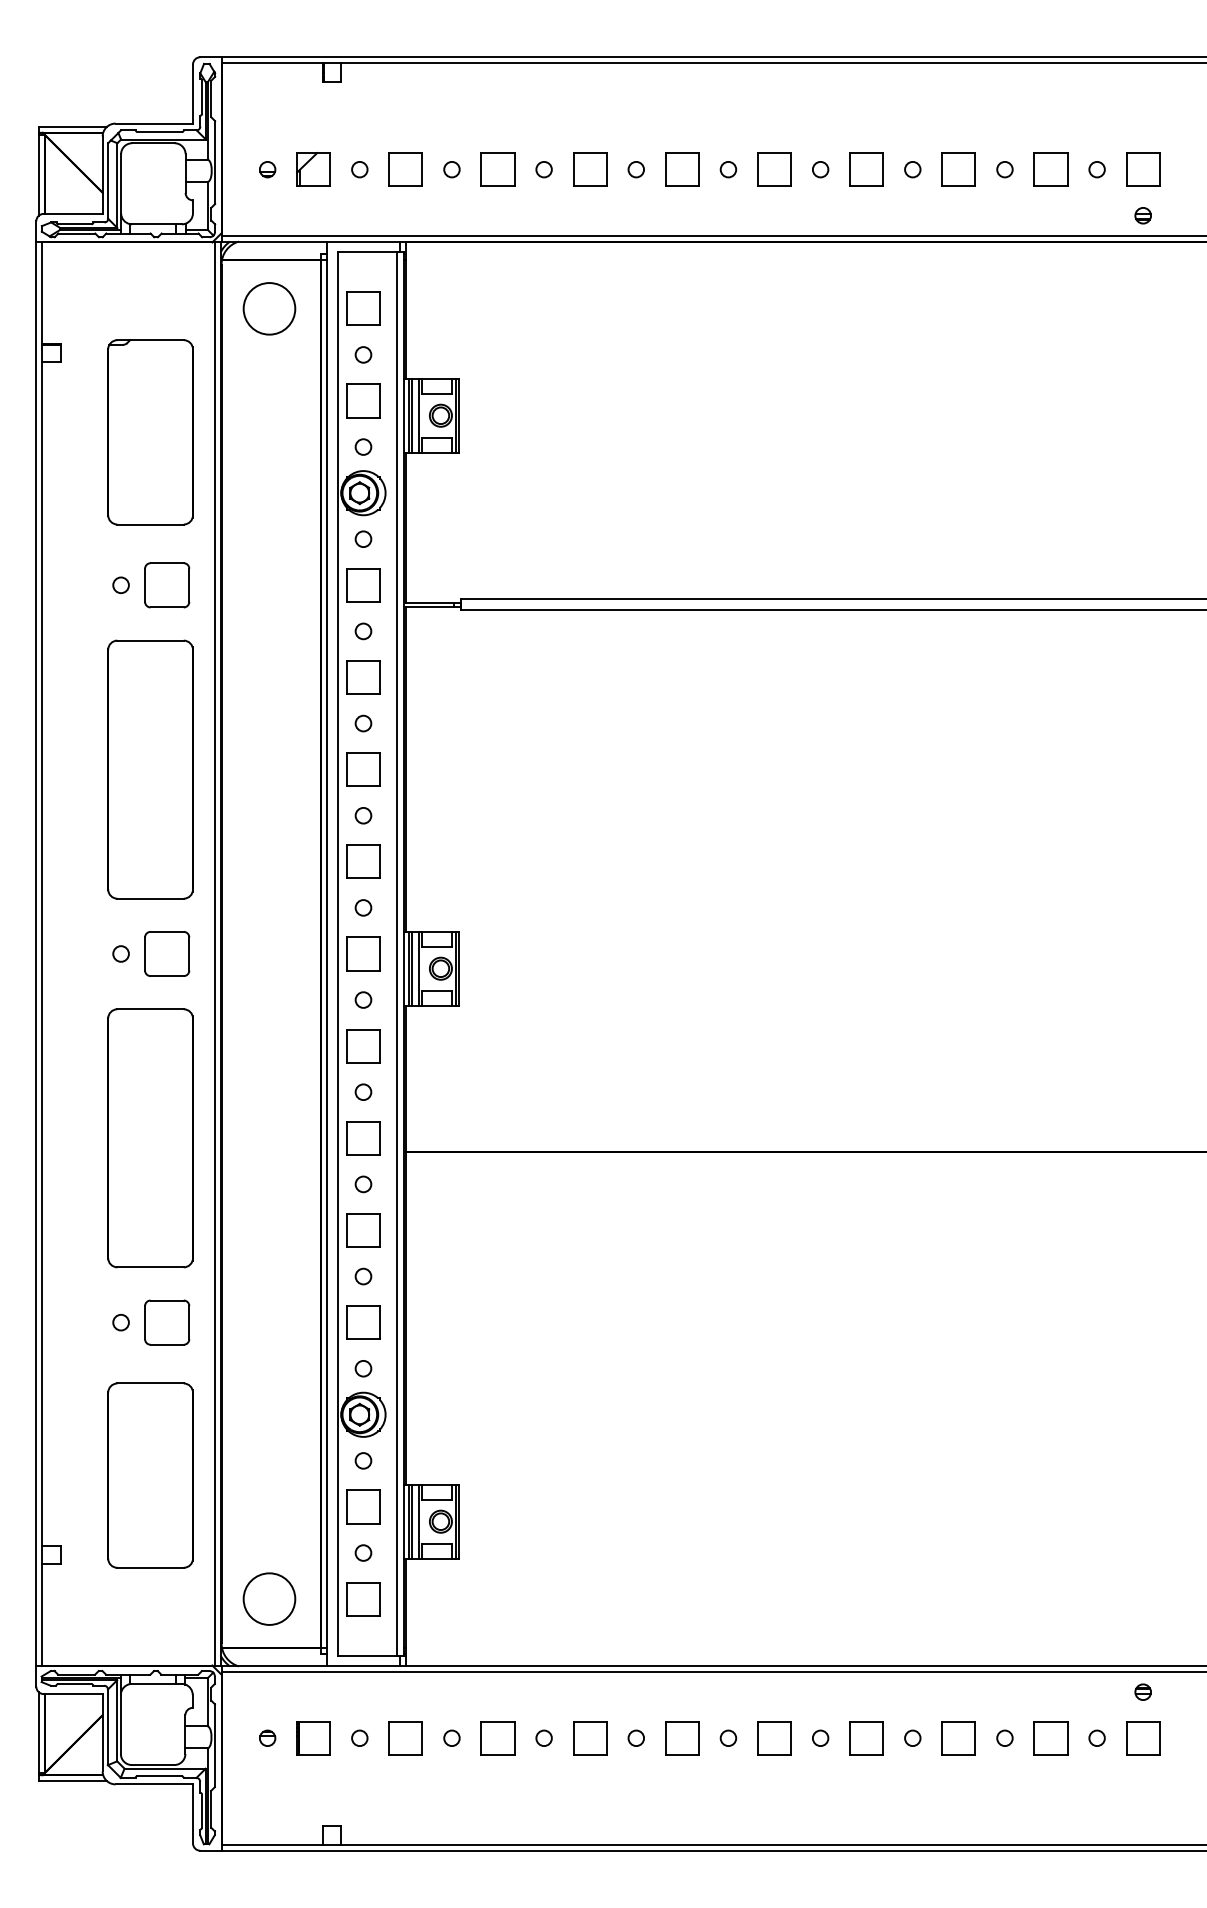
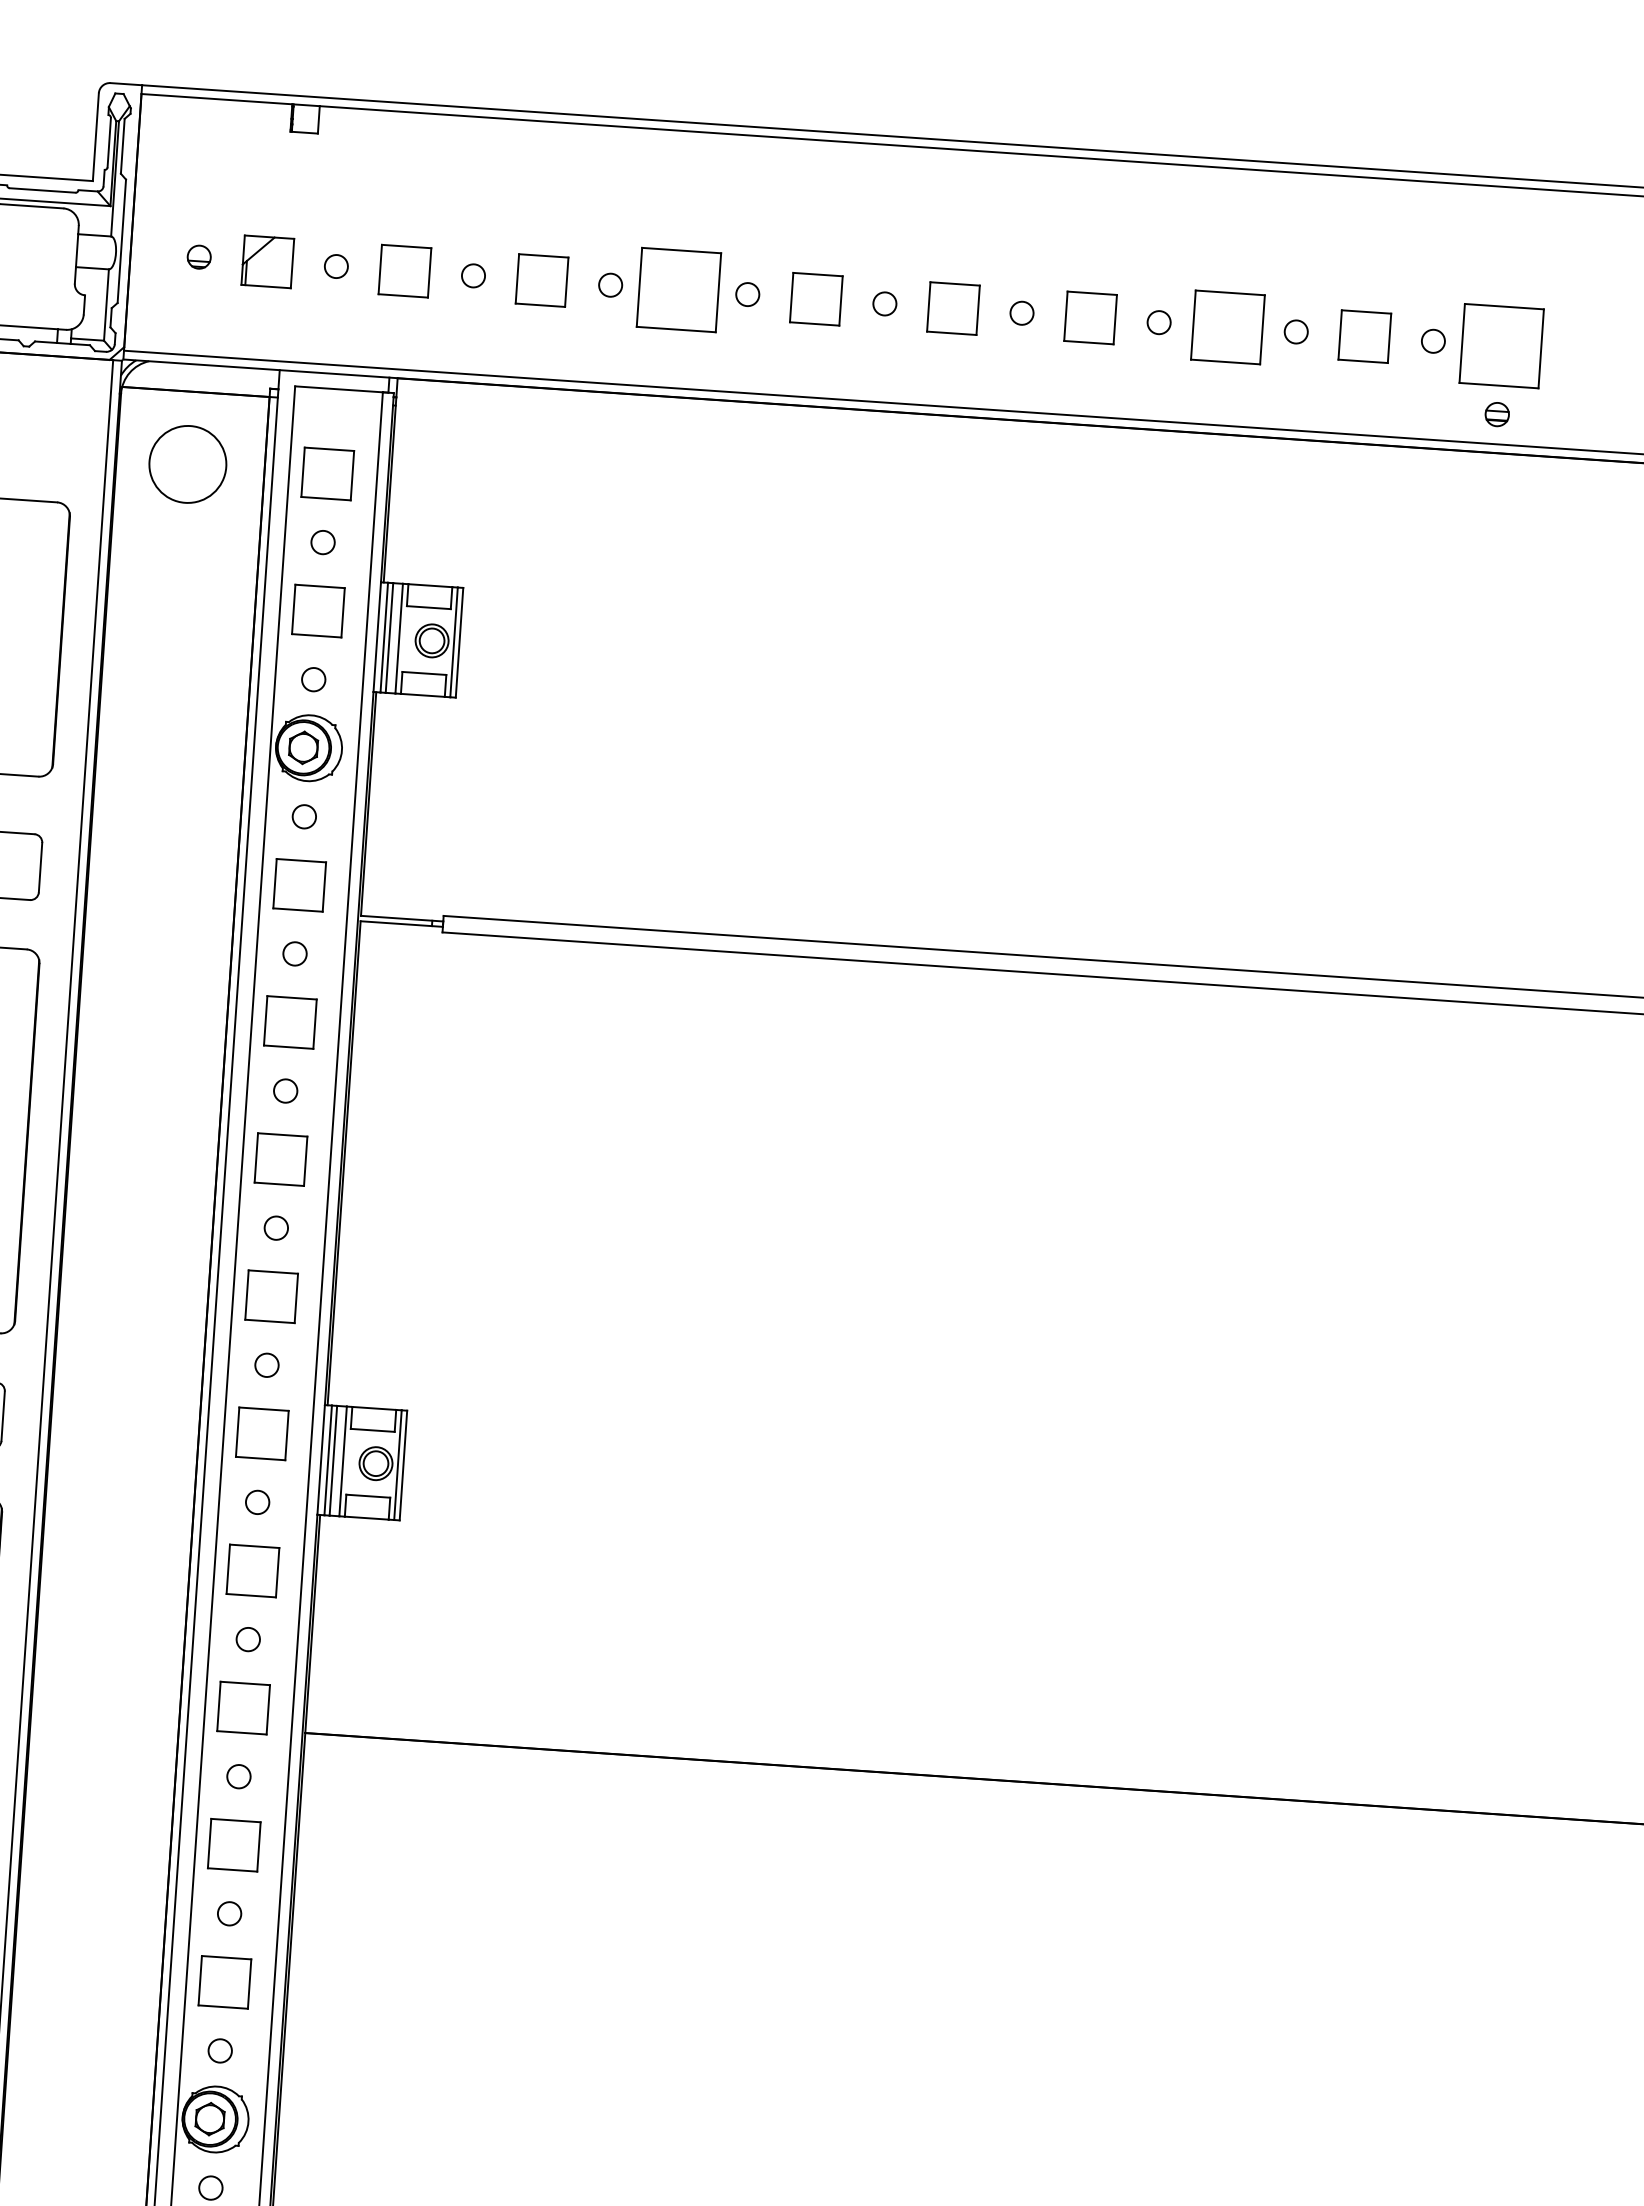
part: (590, 169) -> (679, 289), size x1.6
part: (958, 169) -> (1227, 327), size x1.4
part: (1143, 169) -> (1502, 345), size x1.6

